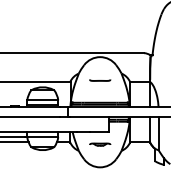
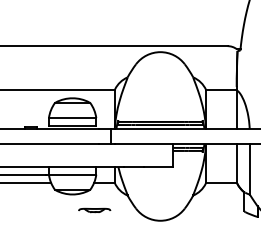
line: (100, 80) -> (160, 87), removed
line: (100, 144) -> (95, 210), moved

